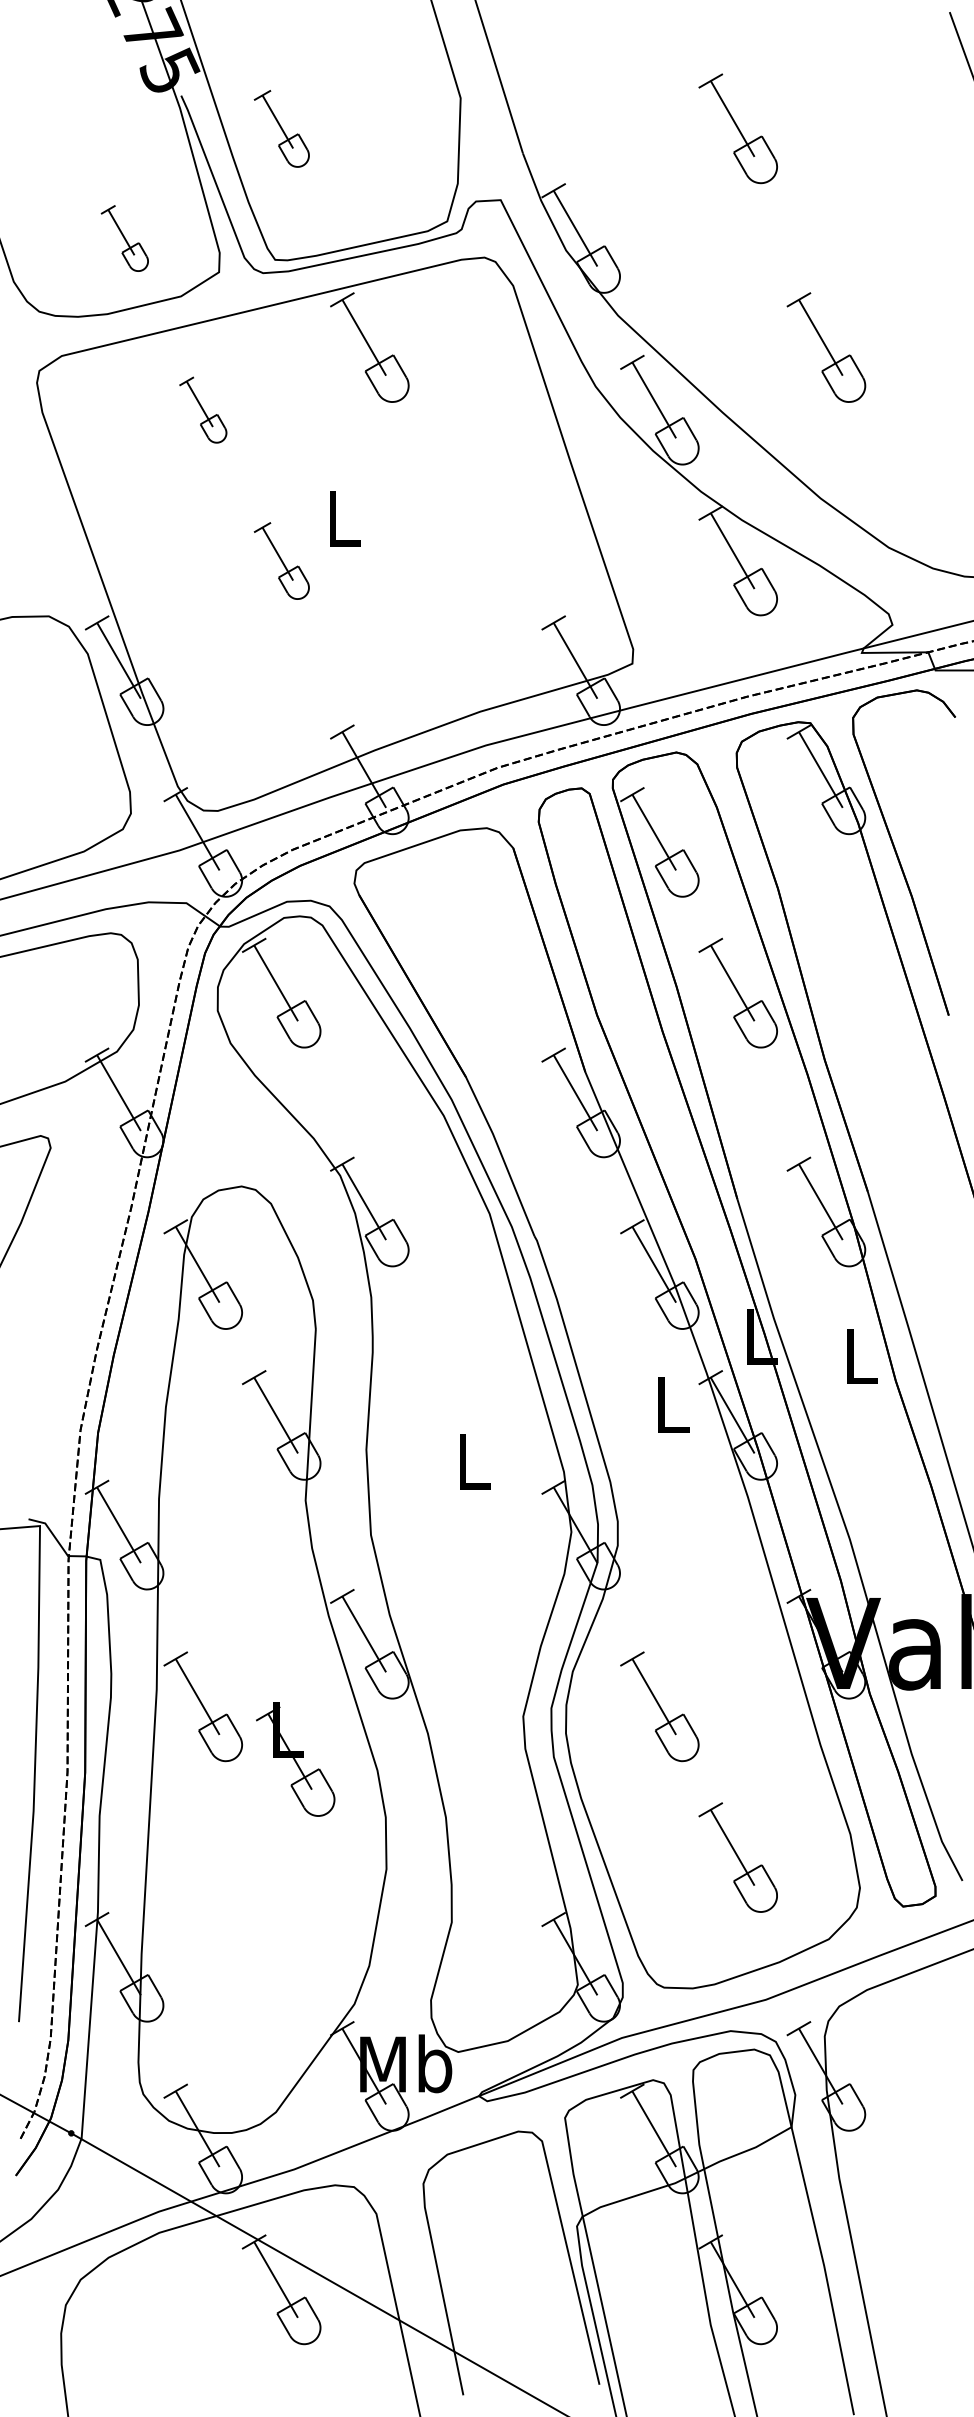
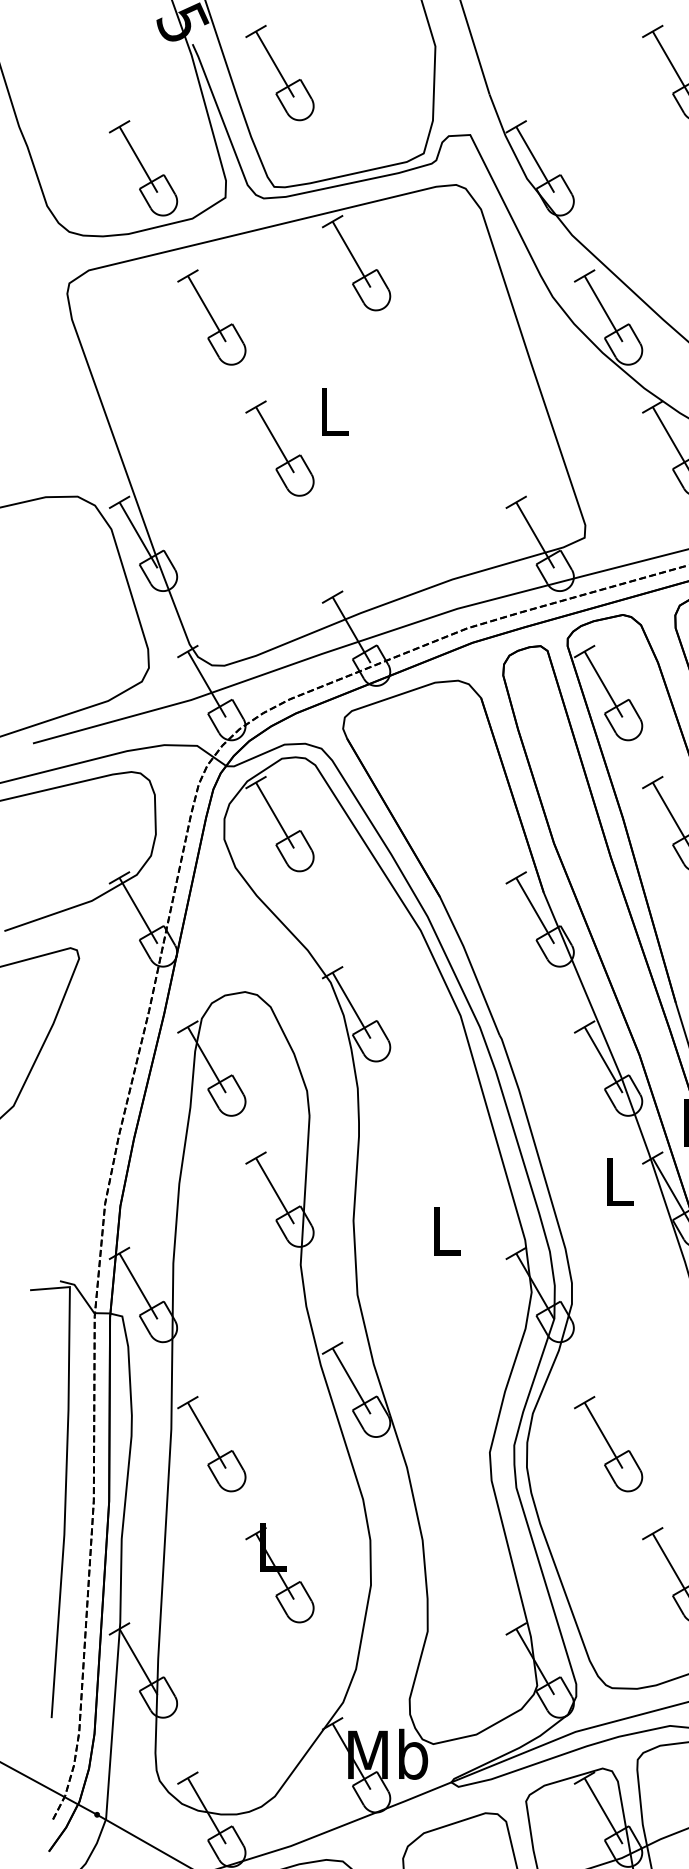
part: (281, 128) -> (279, 72), size x1.43
part: (124, 238) -> (143, 168), size x1.67
part: (202, 409) -> (211, 316), size x1.67
part: (281, 560) -> (279, 448), size x1.43
part: (295, 1759) -> (279, 1573), moved

